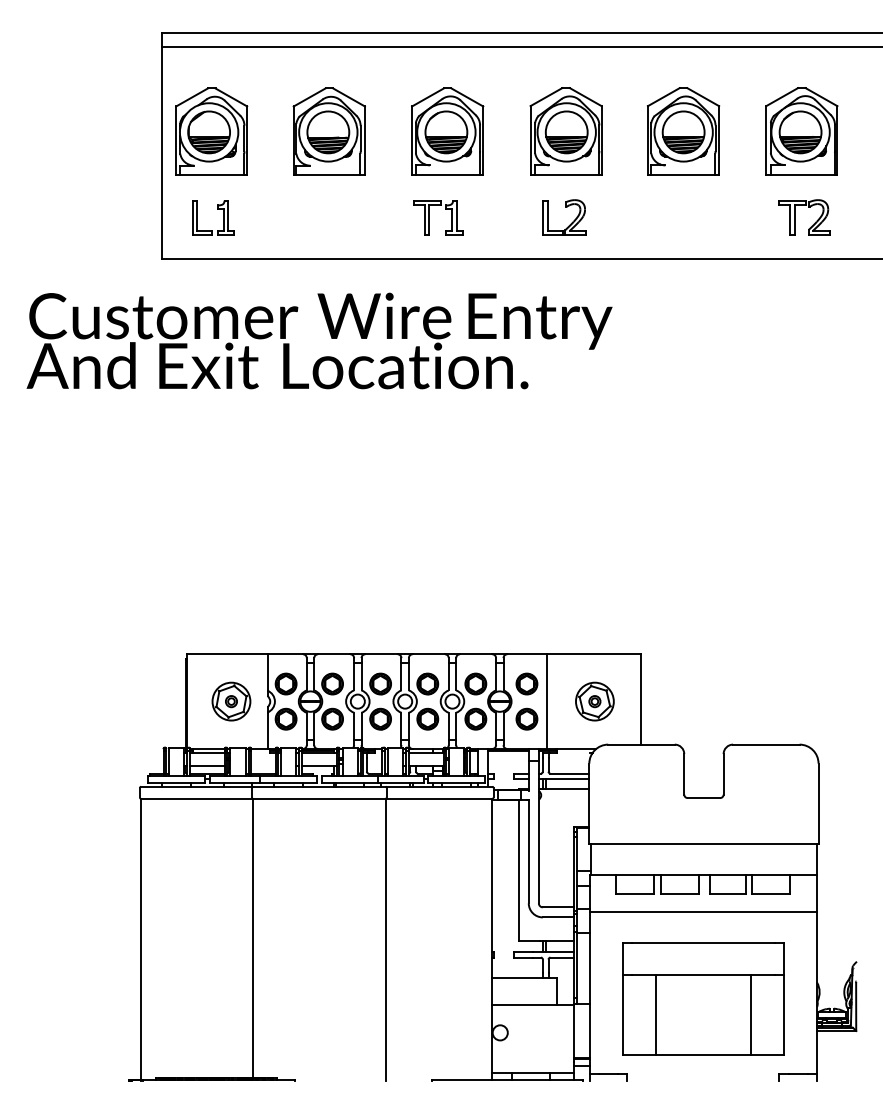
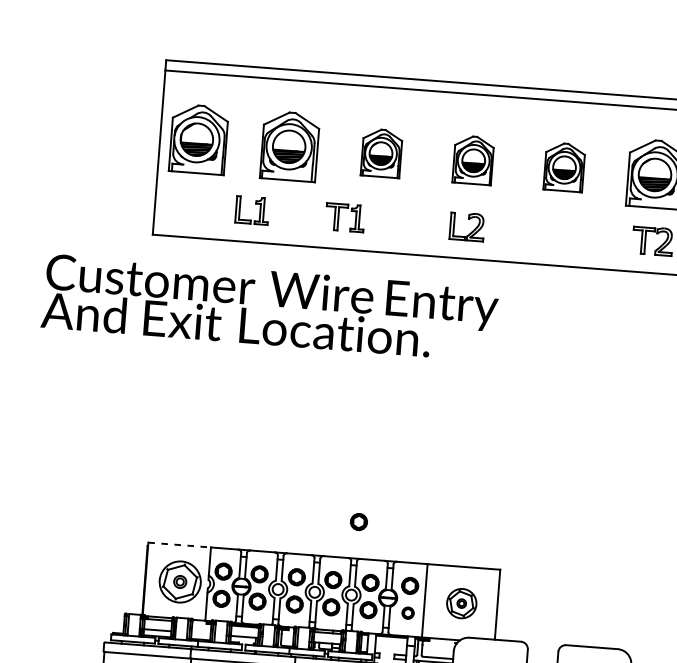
part: (447, 131) -> (381, 153), size x0.7
part: (565, 131) -> (472, 160), size x0.7
part: (683, 131) -> (564, 167), size x0.7
part: (217, 209) -> (256, 204), moved
part: (429, 217) -> (338, 216), moved
part: (454, 606) -> (358, 521), added
line: (227, 654) -> (179, 545), solid -> dashed
part: (231, 701) -> (180, 581), size x1.4
part: (526, 718) -> (407, 612), size x0.7

